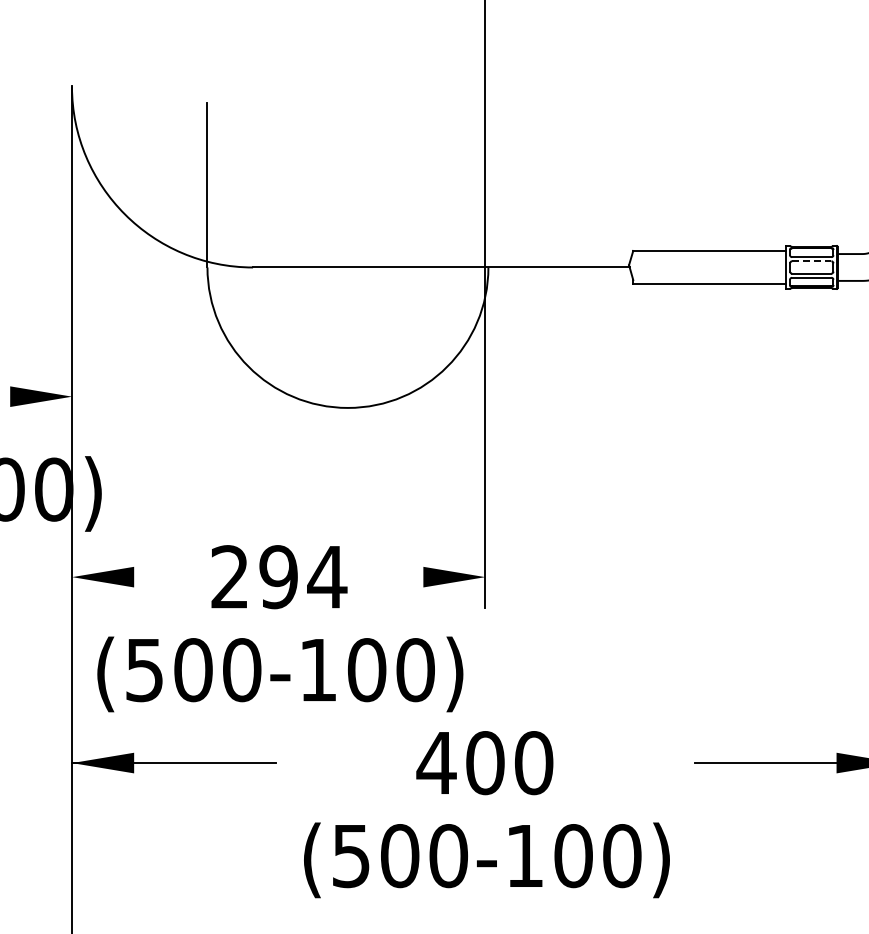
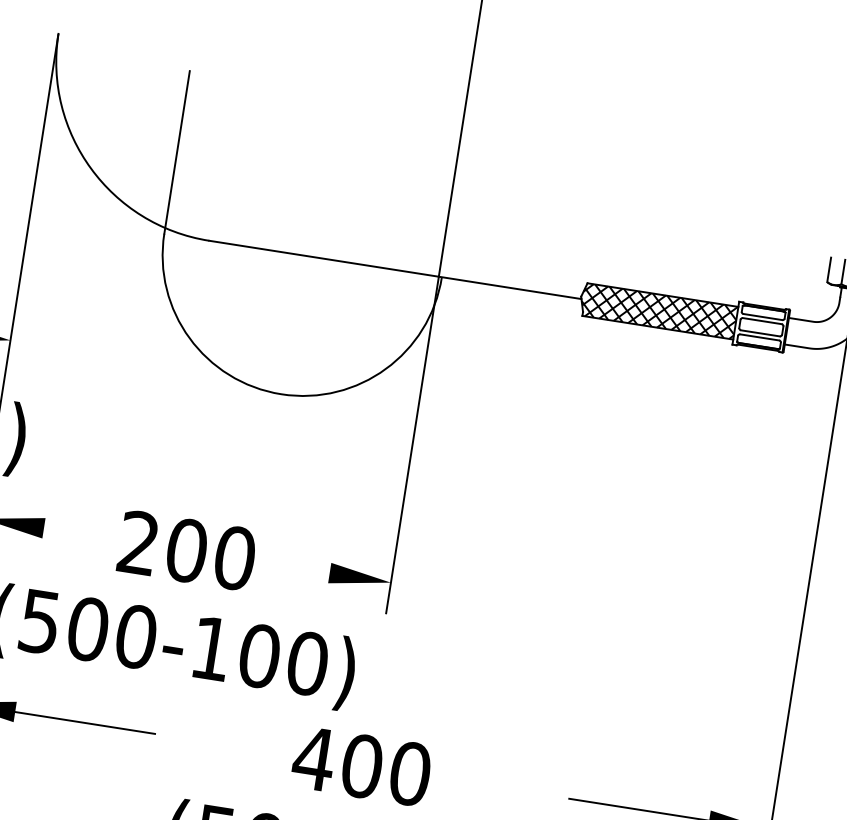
line: (811, 261) -> (762, 321), dashed -> solid
hatch: (707, 267) -> (658, 311), added
text: (303, 577) -> (211, 554), 294 -> 200

